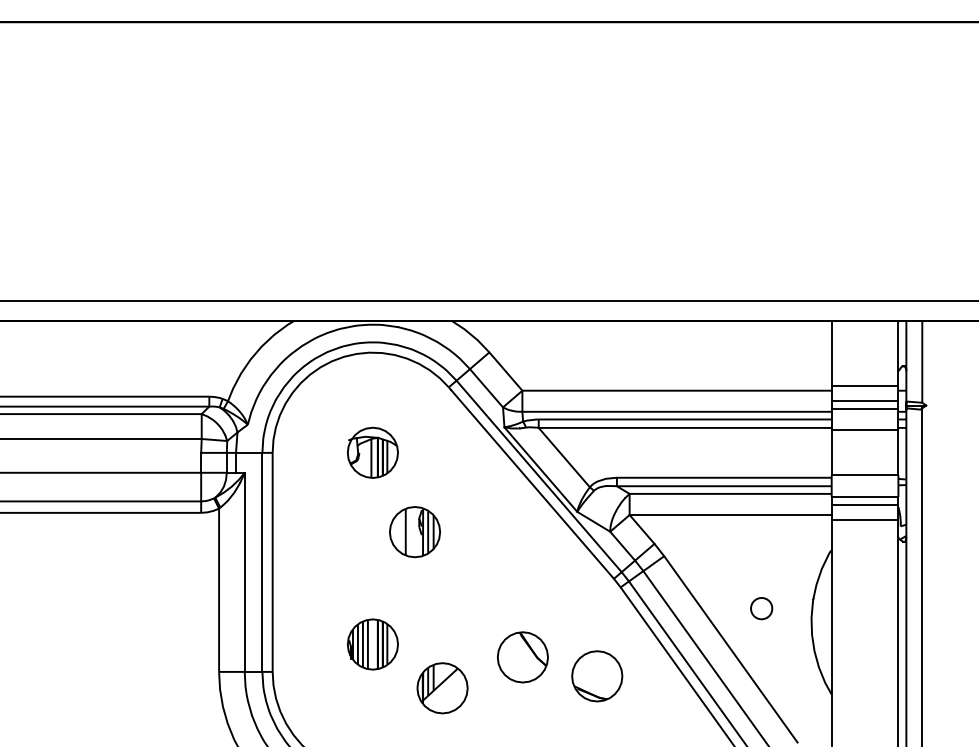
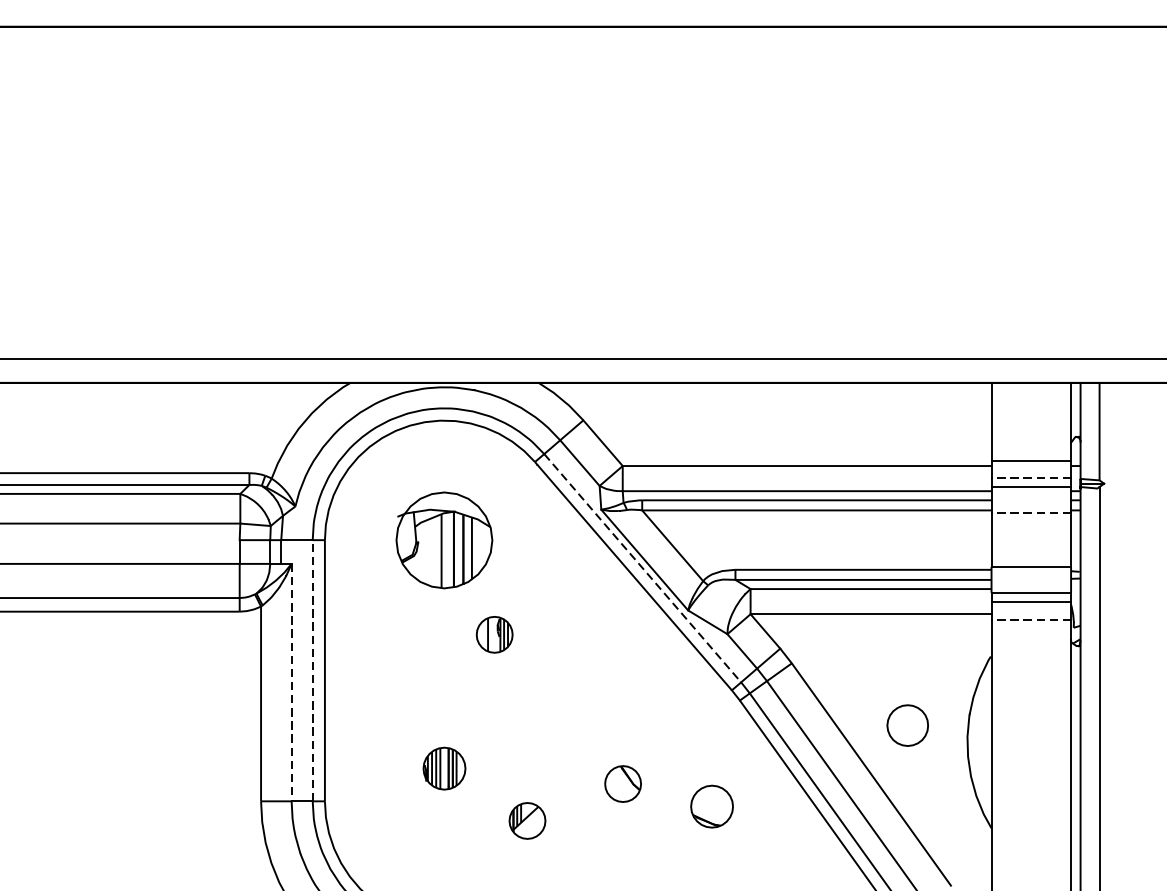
line: (864, 400) -> (1030, 477), solid -> dashed
line: (864, 430) -> (1030, 513), solid -> dashed
part: (372, 452) -> (443, 539), size x1.6
line: (539, 476) -> (643, 568), solid -> dashed
line: (864, 519) -> (1030, 619), solid -> dashed
part: (414, 532) -> (494, 635), size x0.6
line: (262, 562) -> (312, 670), solid -> dashed
line: (244, 572) -> (291, 682), solid -> dashed
part: (761, 608) -> (907, 725), size x1.6
part: (372, 644) -> (443, 768), size x0.7
part: (522, 657) -> (622, 784), size x0.6
part: (597, 676) -> (712, 806), size x0.7
part: (442, 688) -> (527, 821), size x0.6

